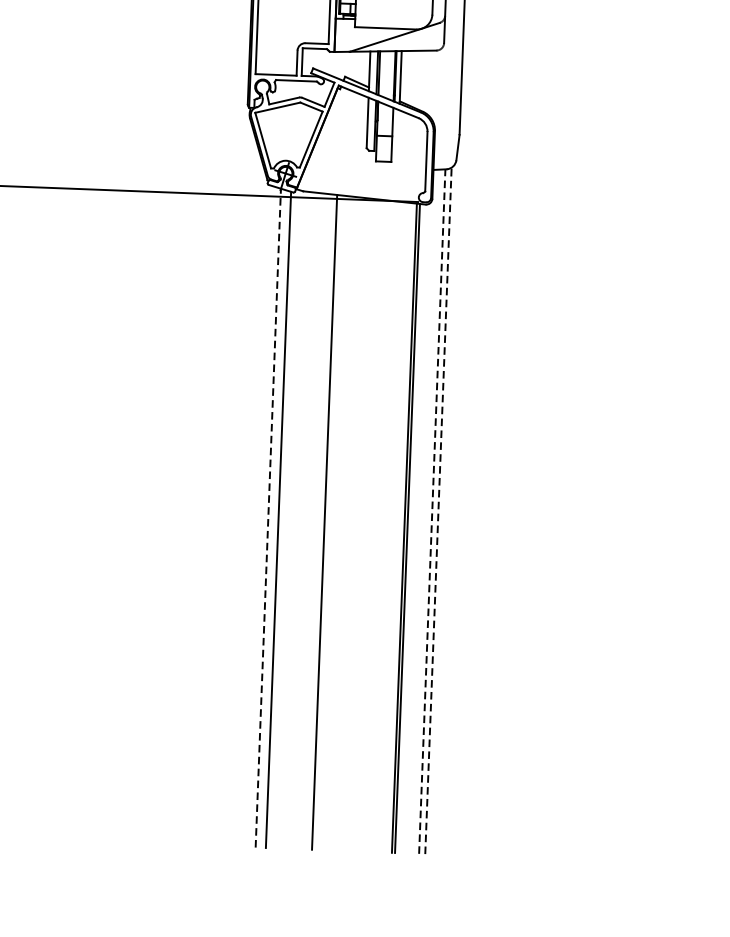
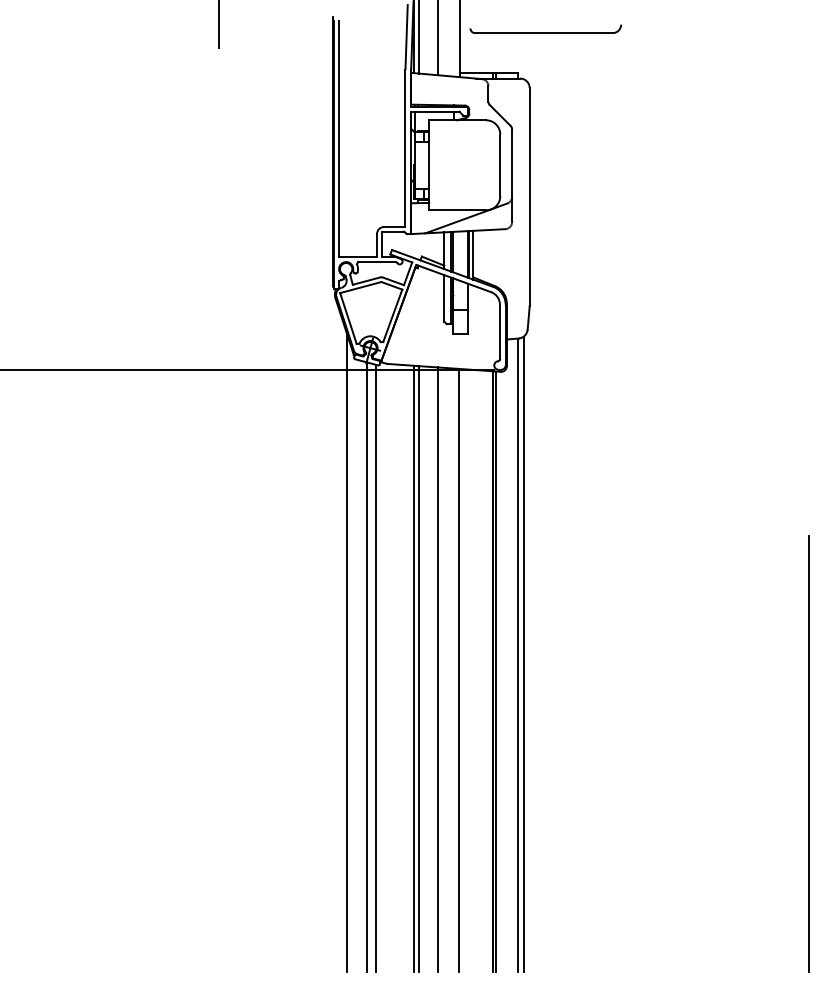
line: (248, 502) -> (347, 653), added
line: (431, 511) -> (517, 655), dashed -> solid
line: (438, 511) -> (523, 654), dashed -> solid
line: (268, 518) -> (366, 667), dashed -> solid
line: (320, 521) -> (414, 668), added
line: (345, 523) -> (438, 669), added
line: (368, 524) -> (459, 669), added

